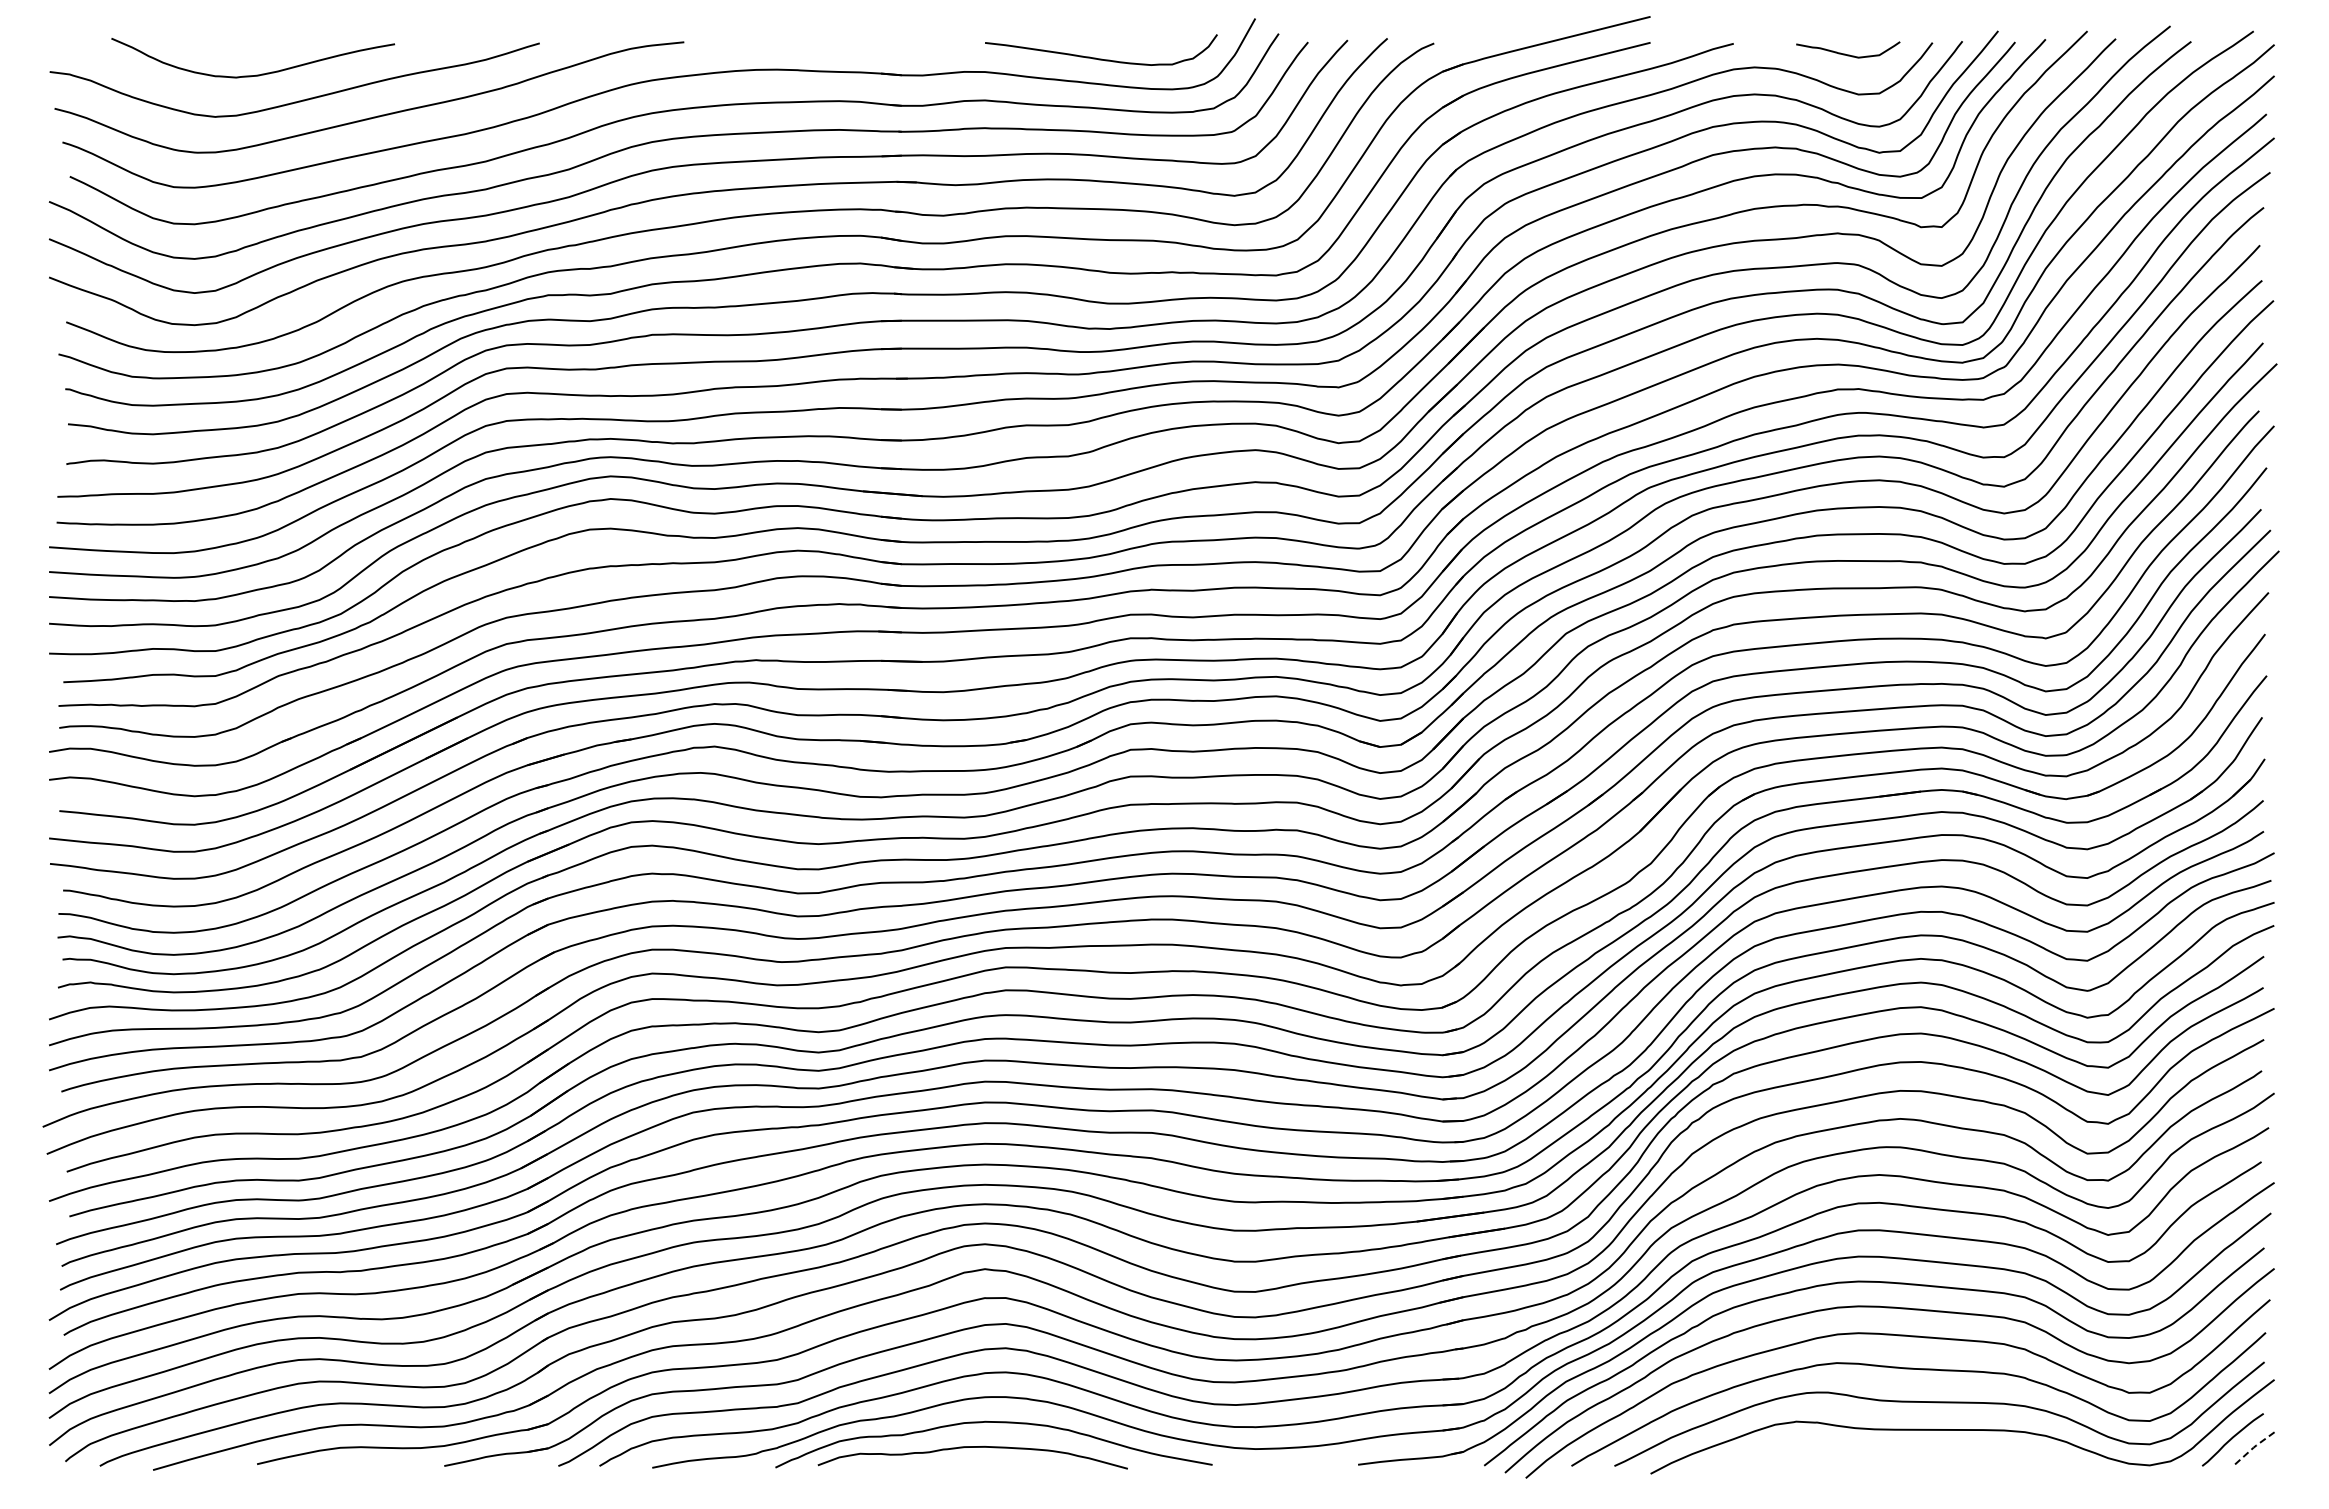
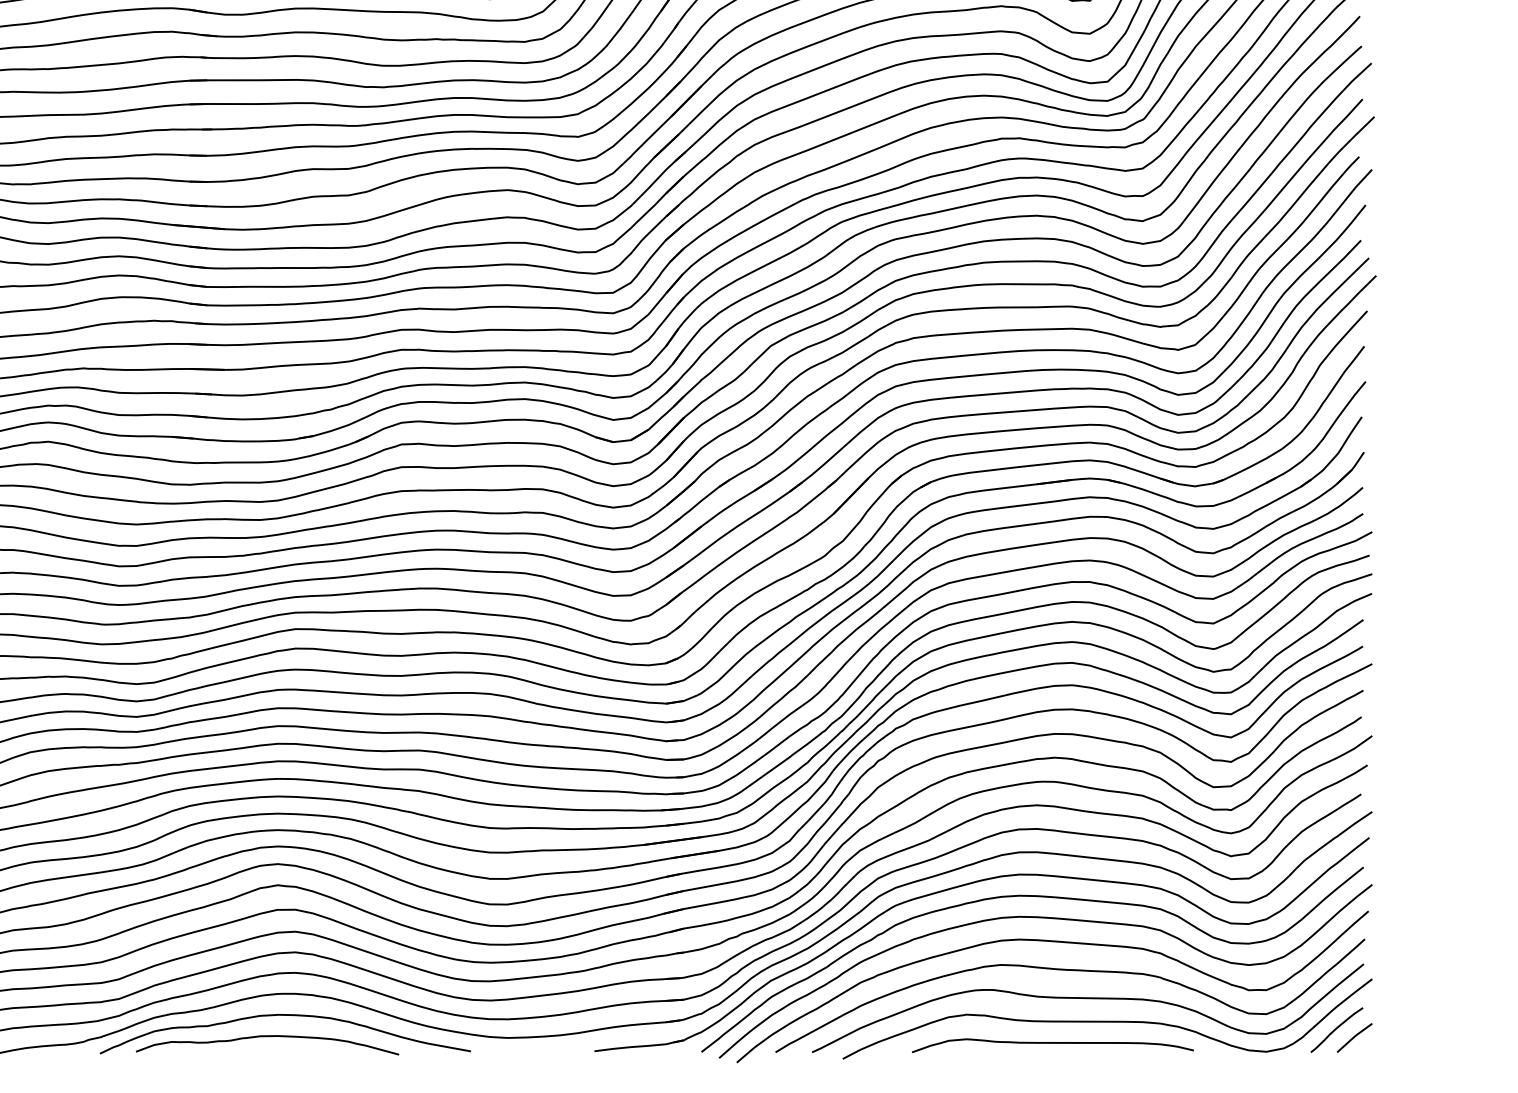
line: (2253, 1447) -> (1354, 1036), dashed -> solid
curve: (1898, 1455) -> (1053, 1043), added

